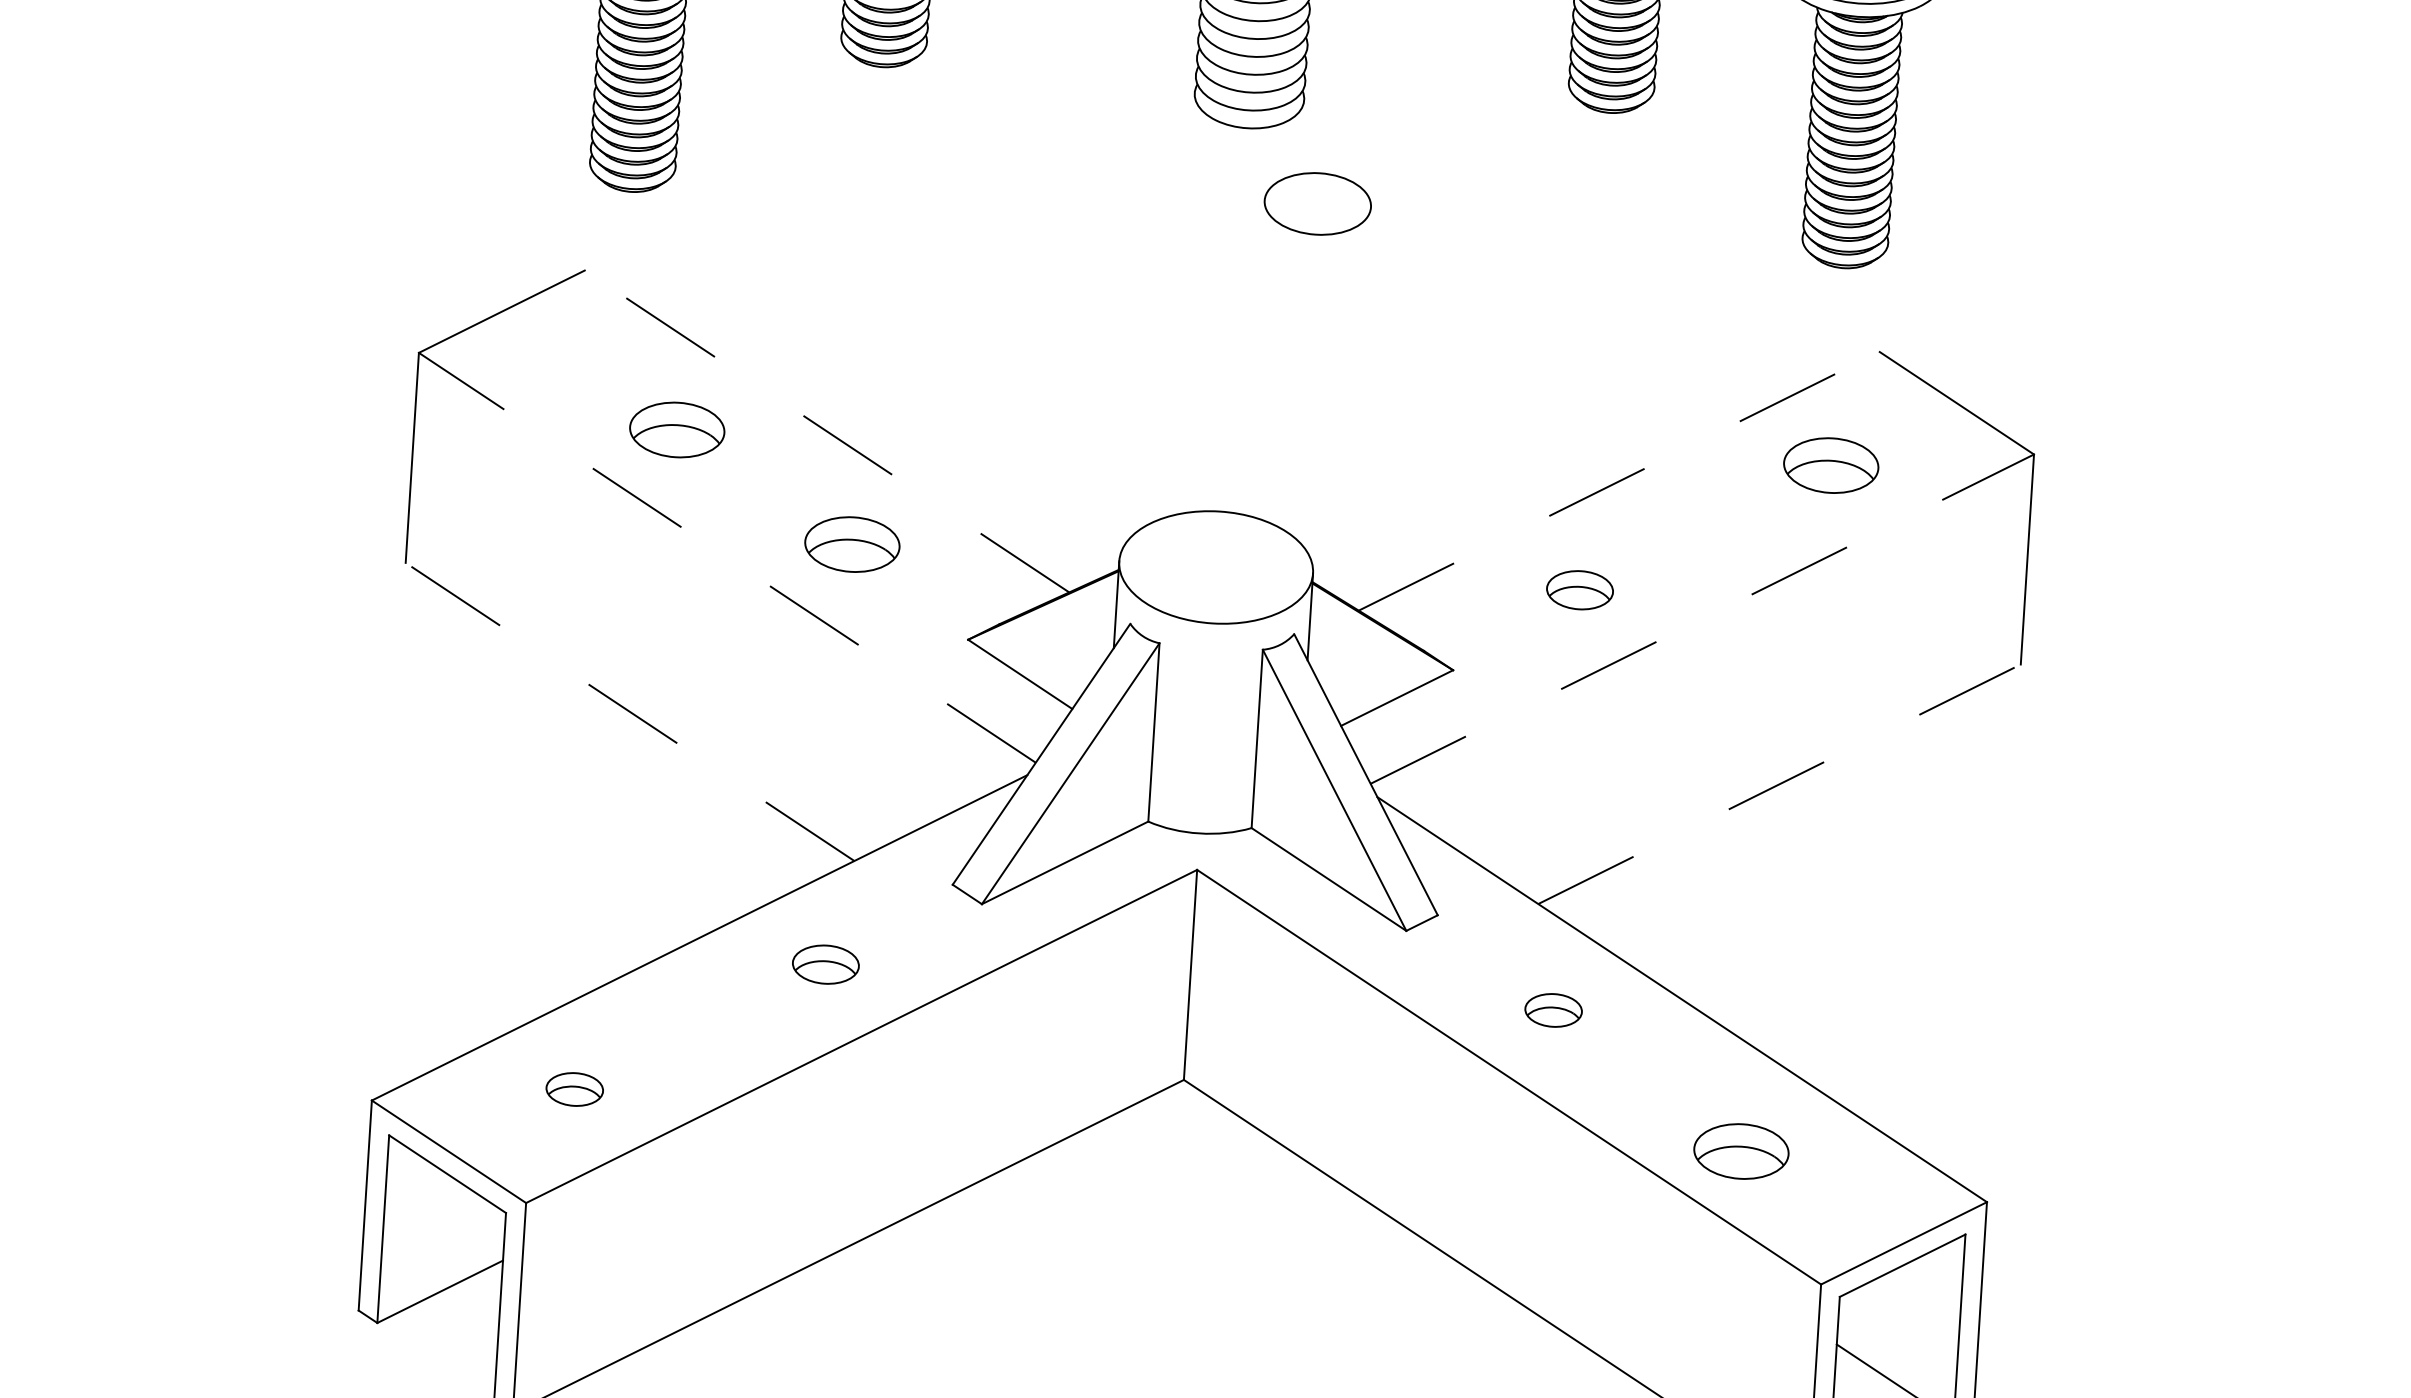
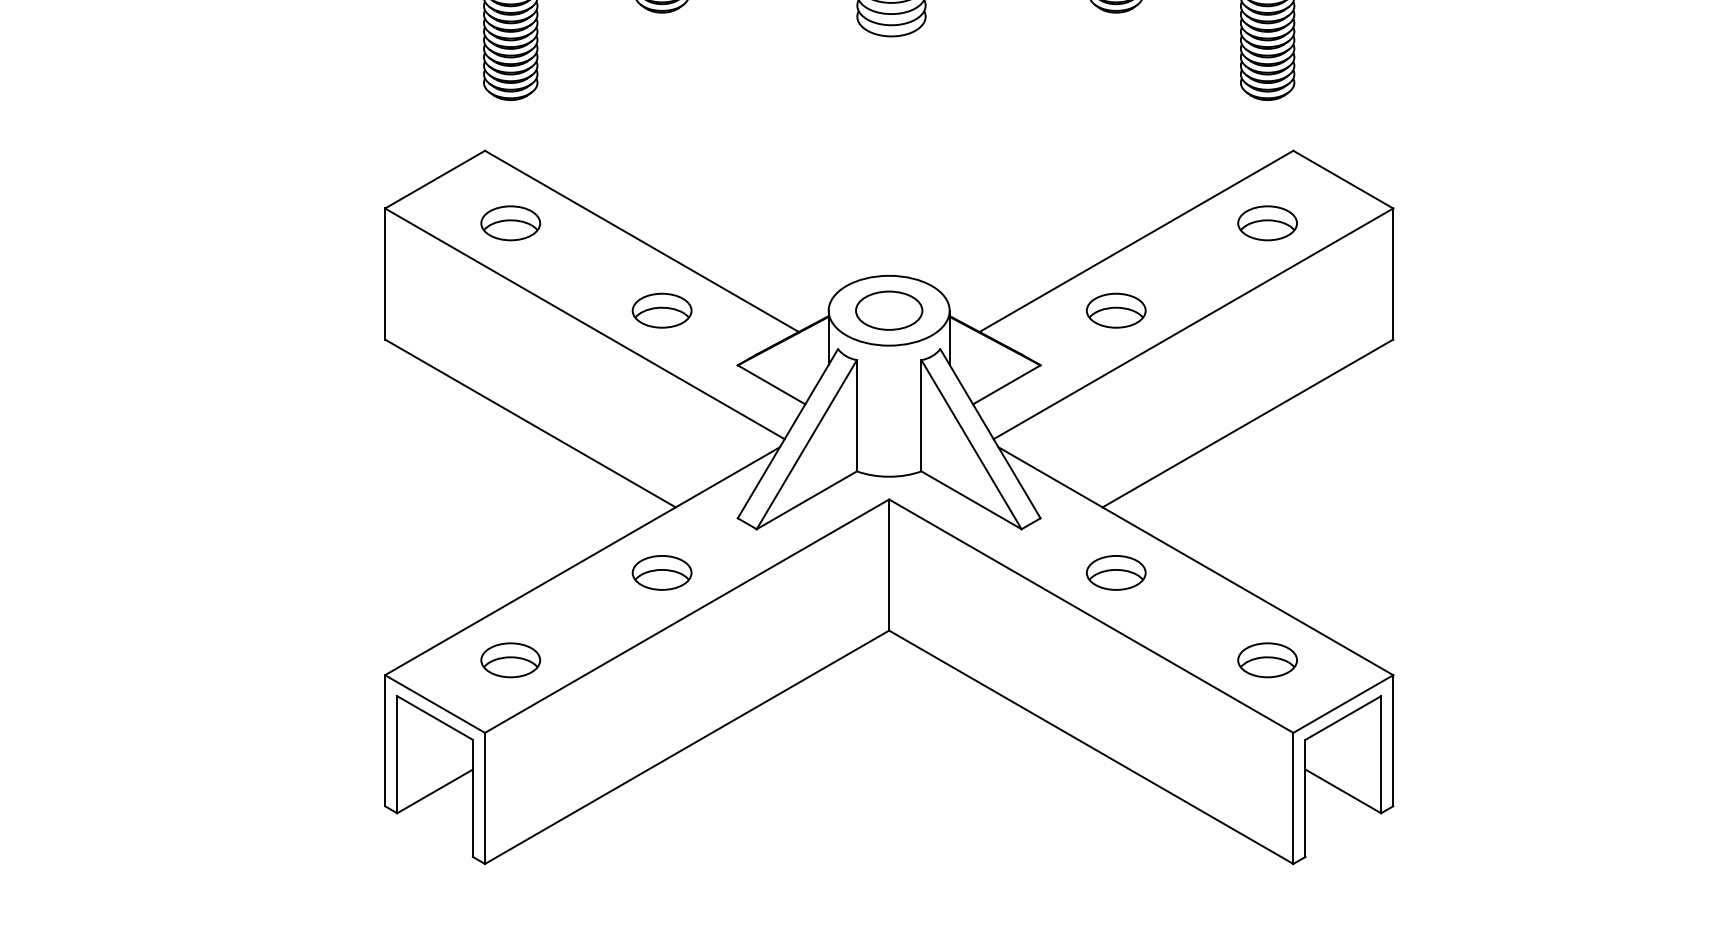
part: (1318, 203) -> (889, 310), moved
part: (676, 430) -> (510, 223), moved
line: (826, 431) -> (641, 241), dashed -> solid
line: (1619, 481) -> (1136, 241), dashed -> solid
line: (726, 557) -> (584, 323), dashed -> solid
part: (1580, 590) -> (1116, 310), size x1.43
line: (1702, 618) -> (1193, 323), dashed -> solid
line: (630, 711) -> (530, 423), dashed -> solid
line: (1778, 784) -> (1247, 423), dashed -> solid
part: (825, 963) -> (661, 572), size x1.43
part: (1553, 1009) -> (1116, 572), size x1.67
part: (574, 1089) -> (510, 660), size x1.67
part: (1741, 1151) -> (1267, 660), moved

